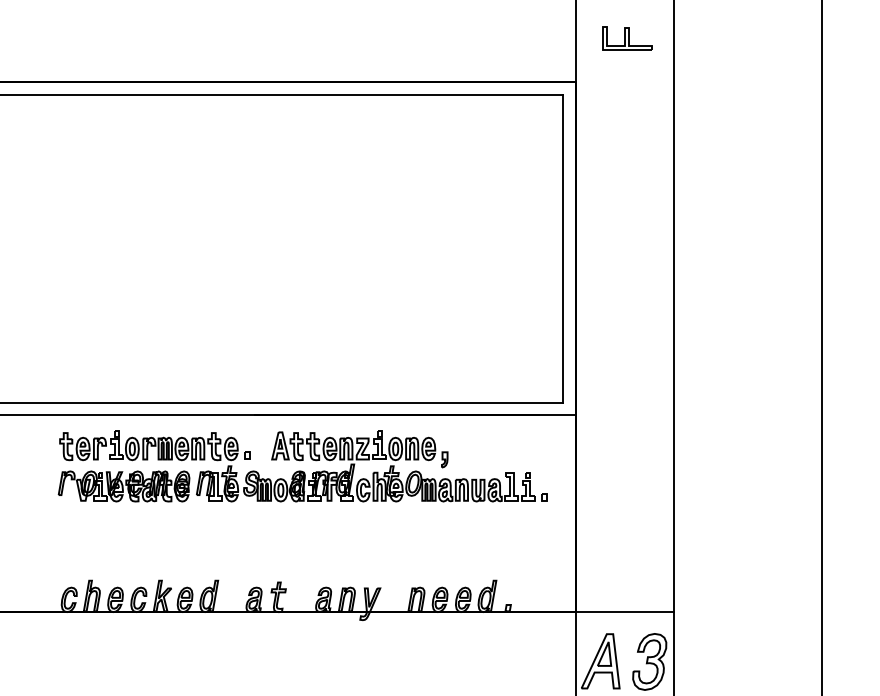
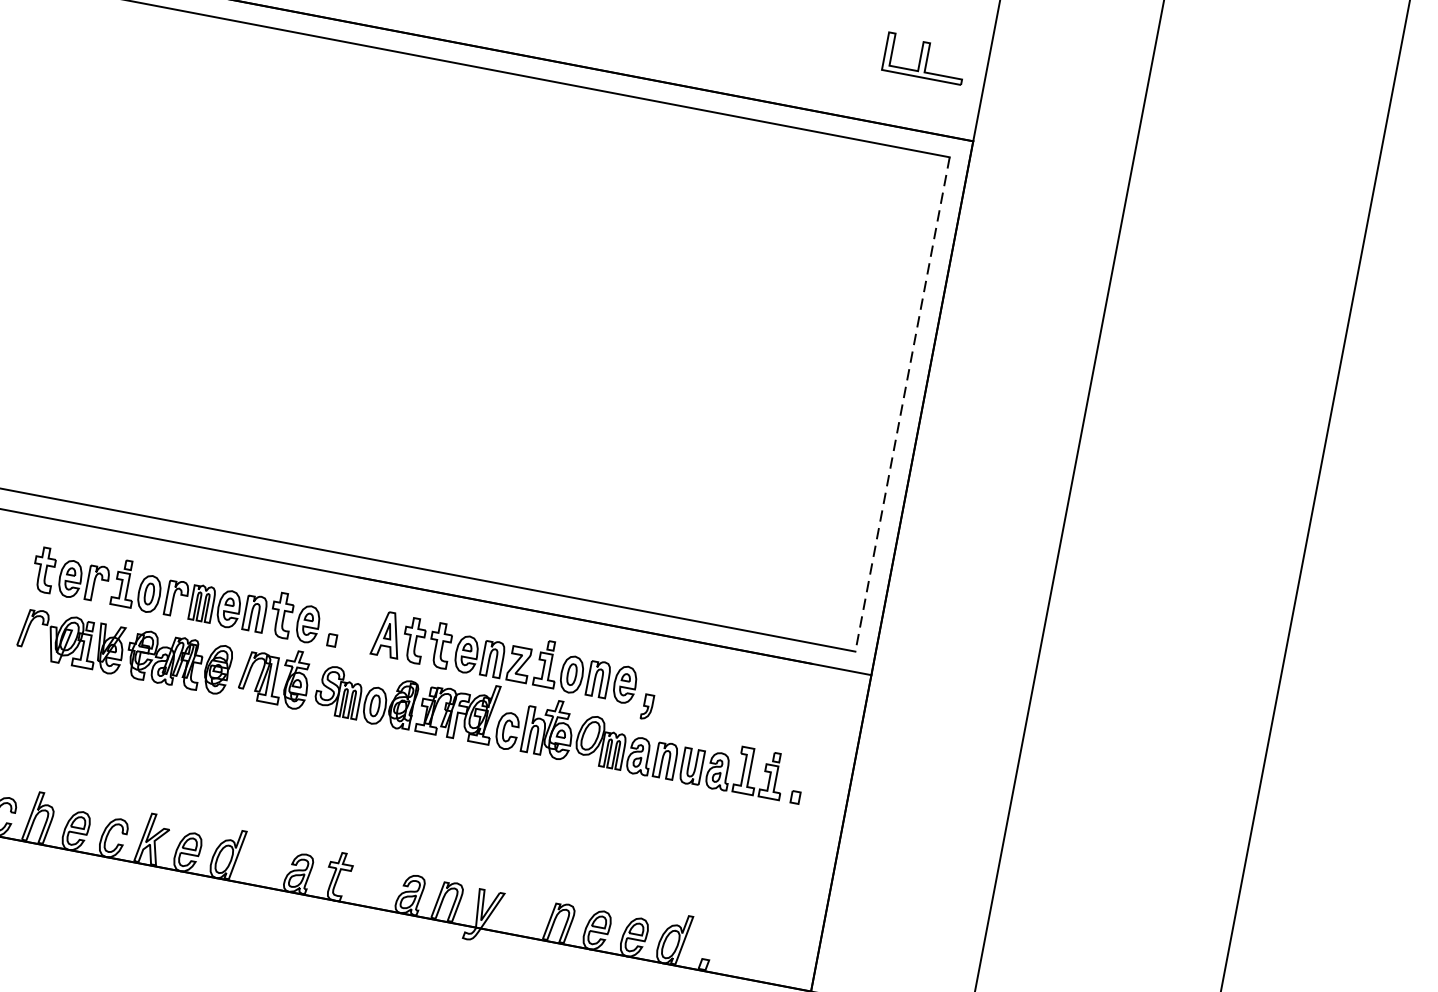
part: (627, 38) -> (925, 59), moved
line: (563, 248) -> (902, 404), solid -> dashed

